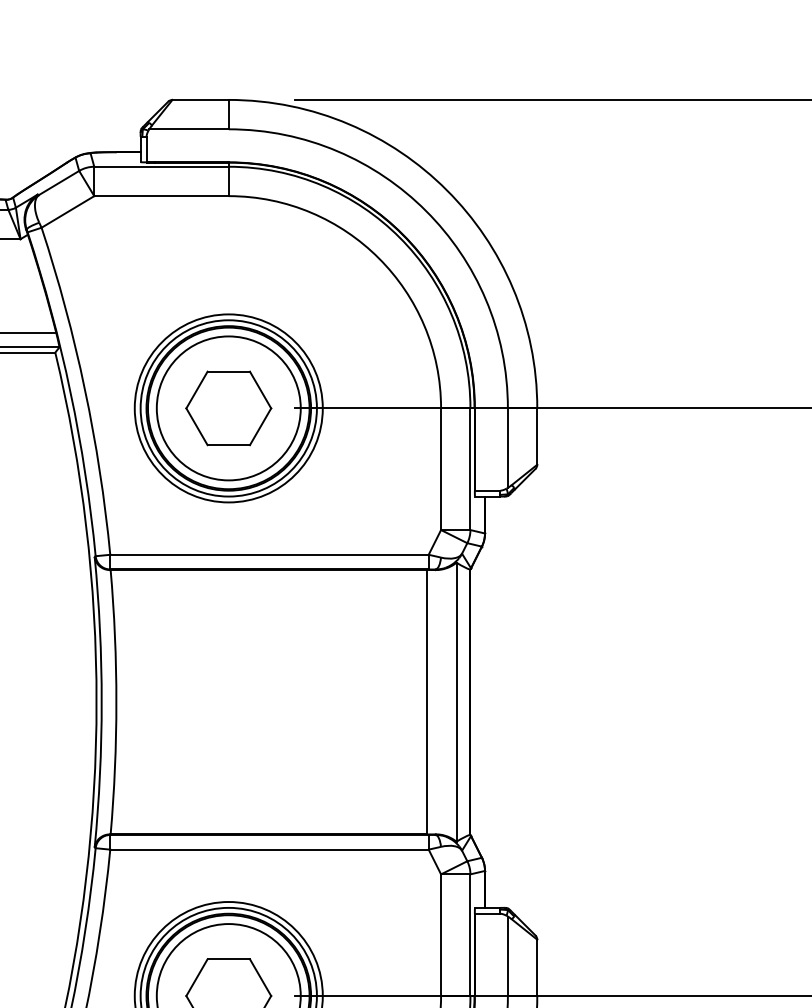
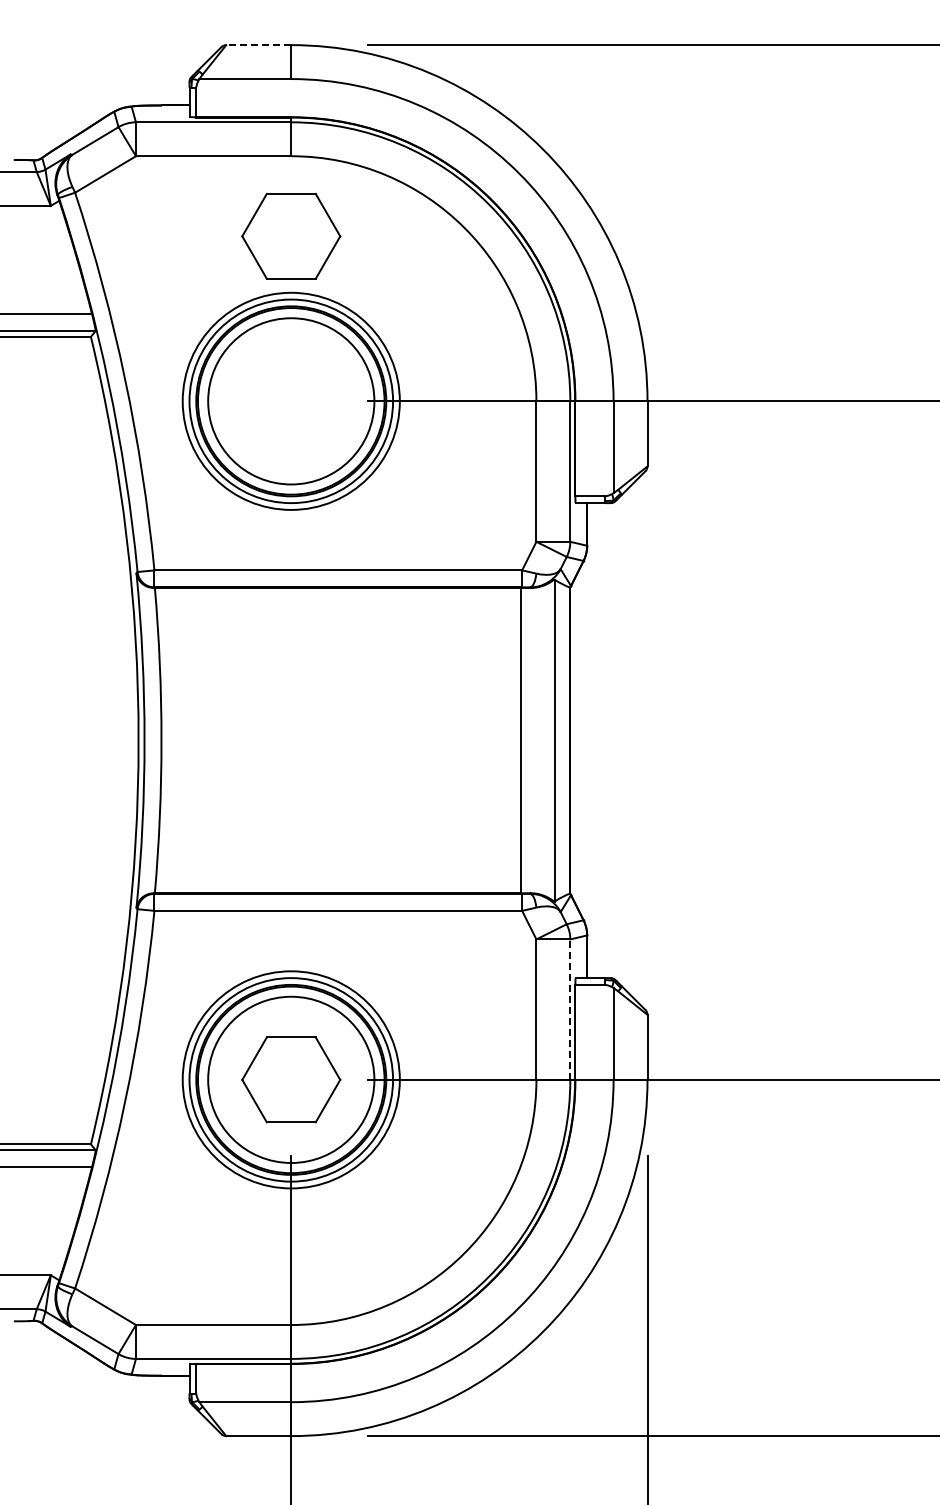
line: (200, 100) -> (258, 45), solid -> dashed
part: (228, 407) -> (291, 235), moved
line: (470, 935) -> (570, 1009), solid -> dashed

